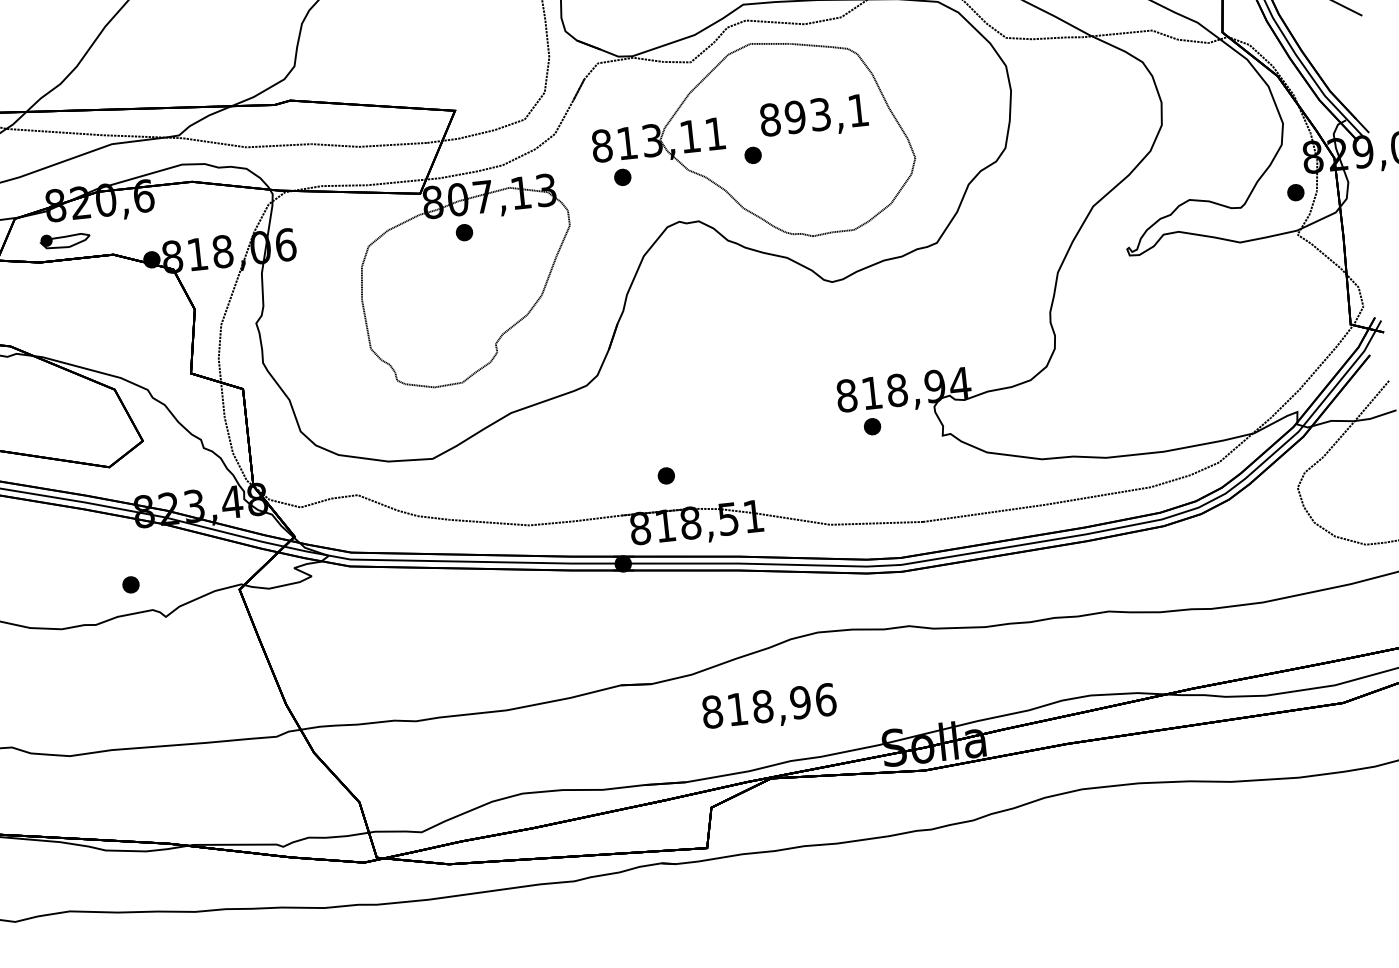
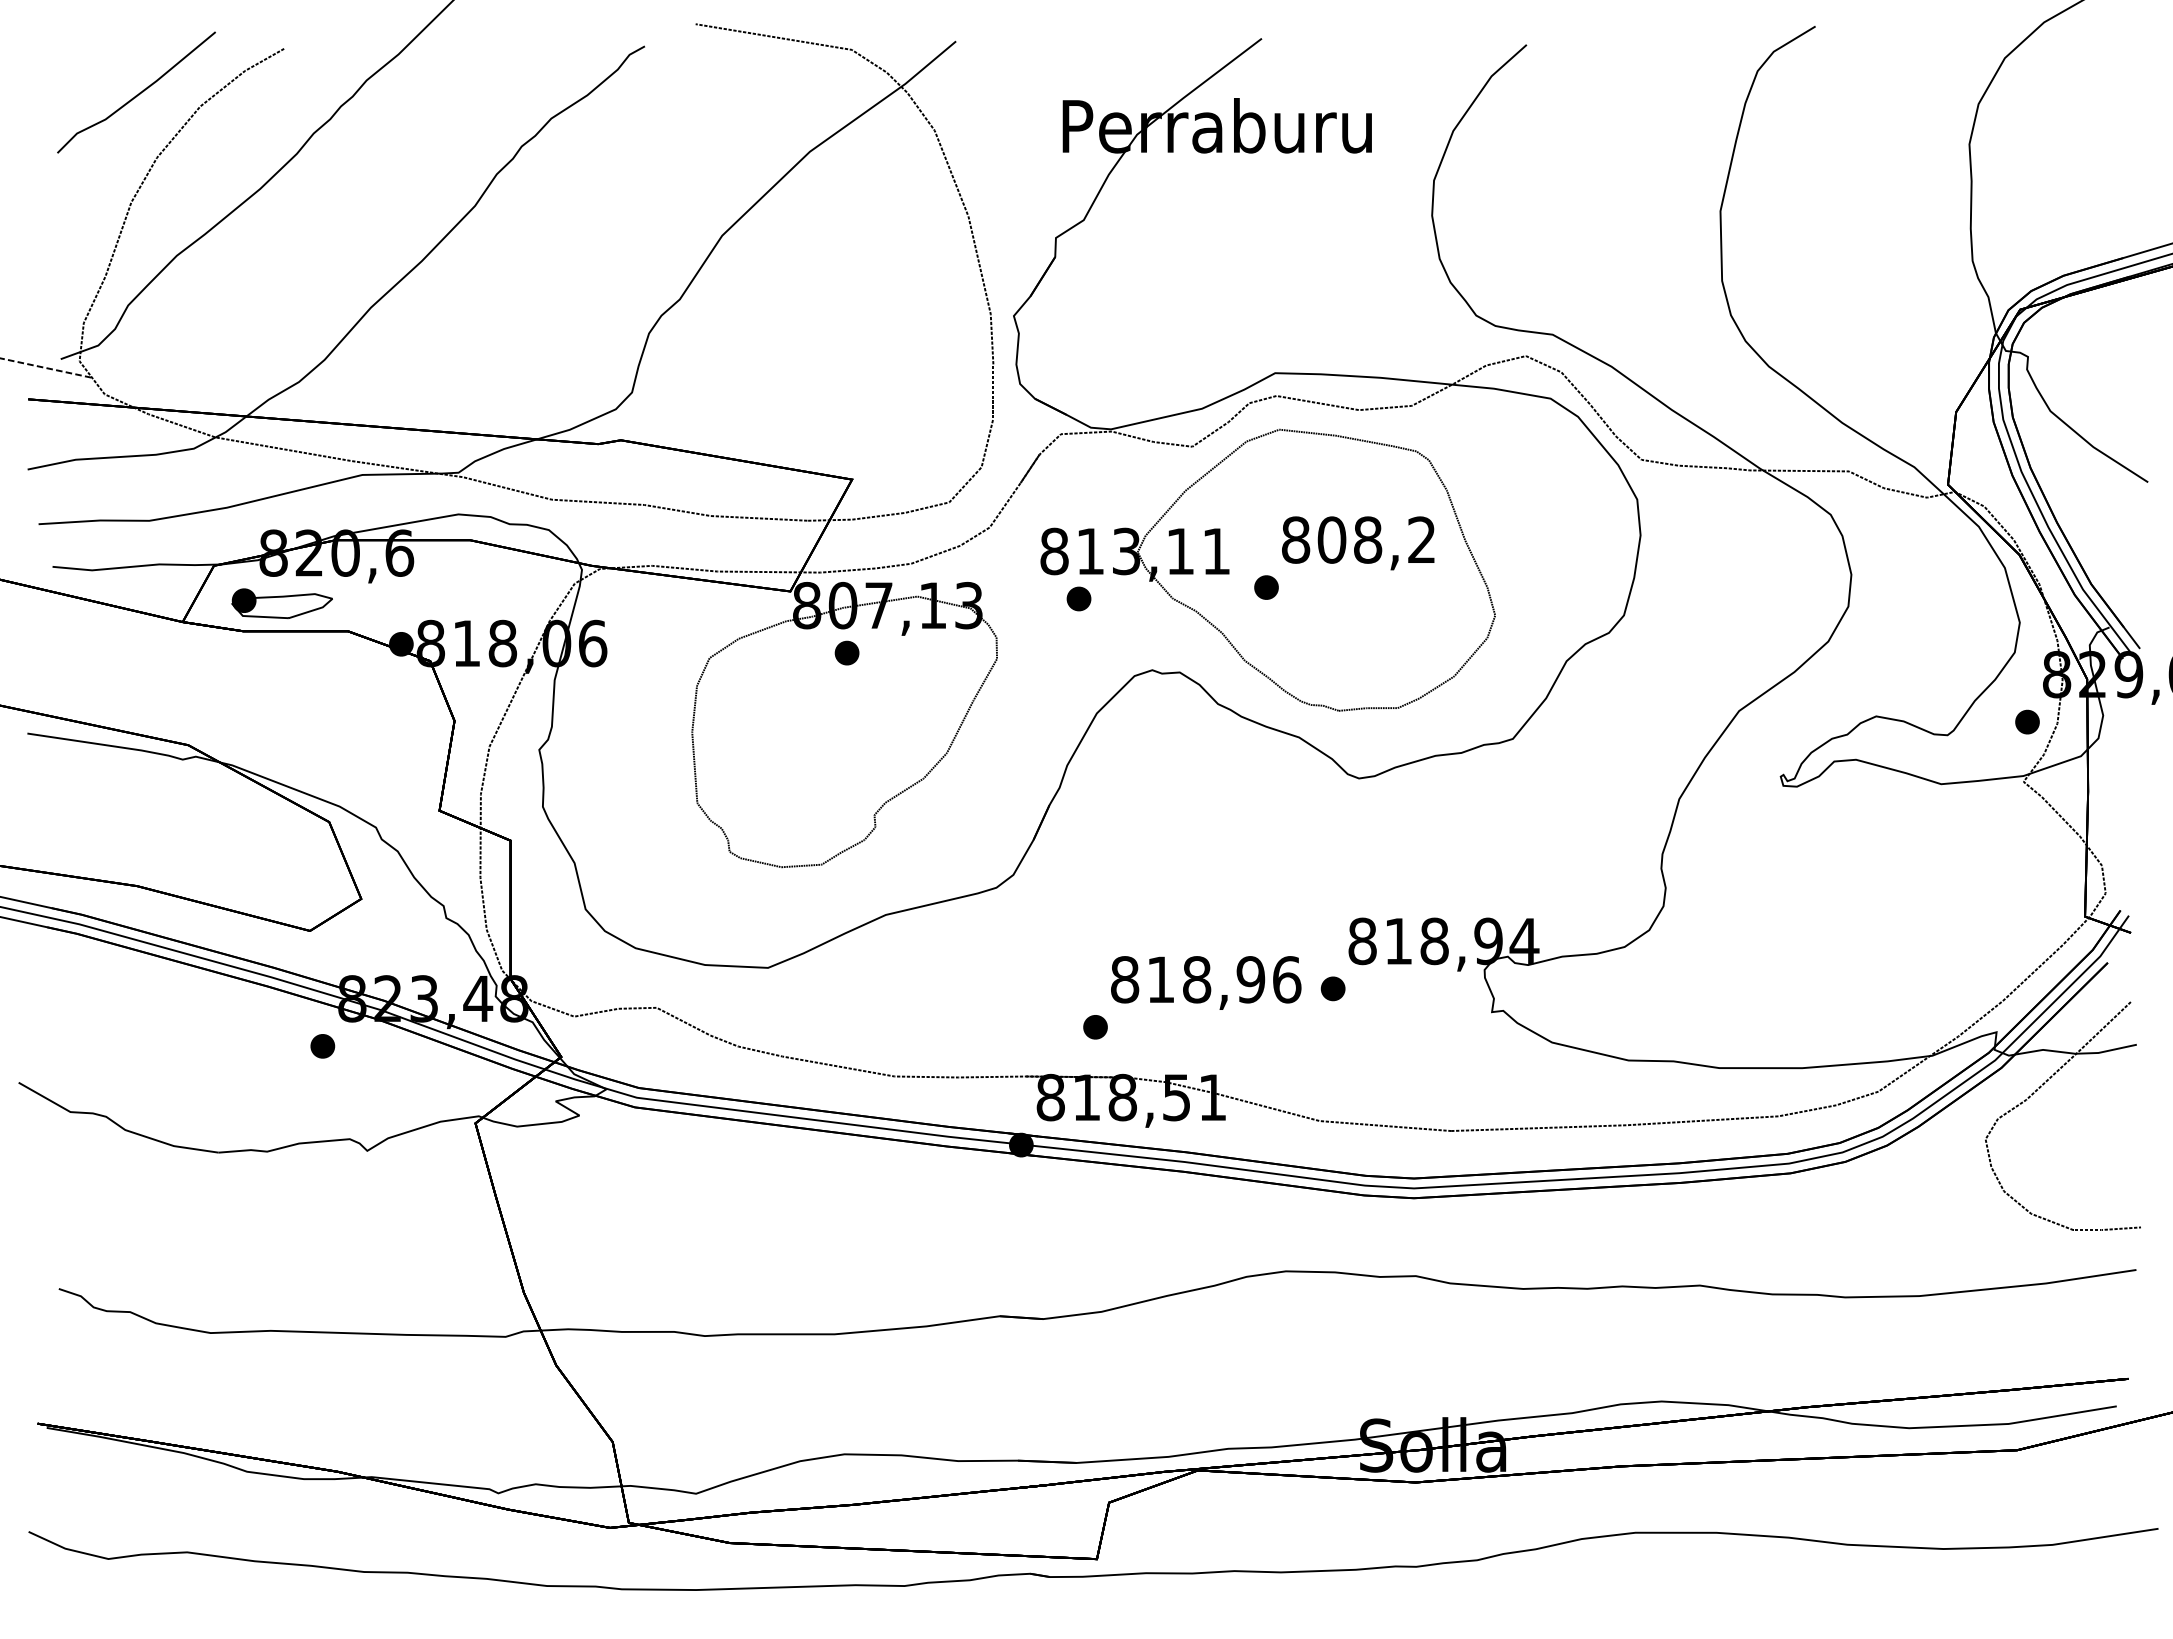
text: (825, 113) -> (1375, 539), 893,1 -> 808,2
part: (64, 240) -> (281, 603), size x1.43
part: (872, 426) -> (1332, 988), moved
part: (130, 585) -> (322, 1046), moved
text: (769, 707) -> (1206, 982), moved

